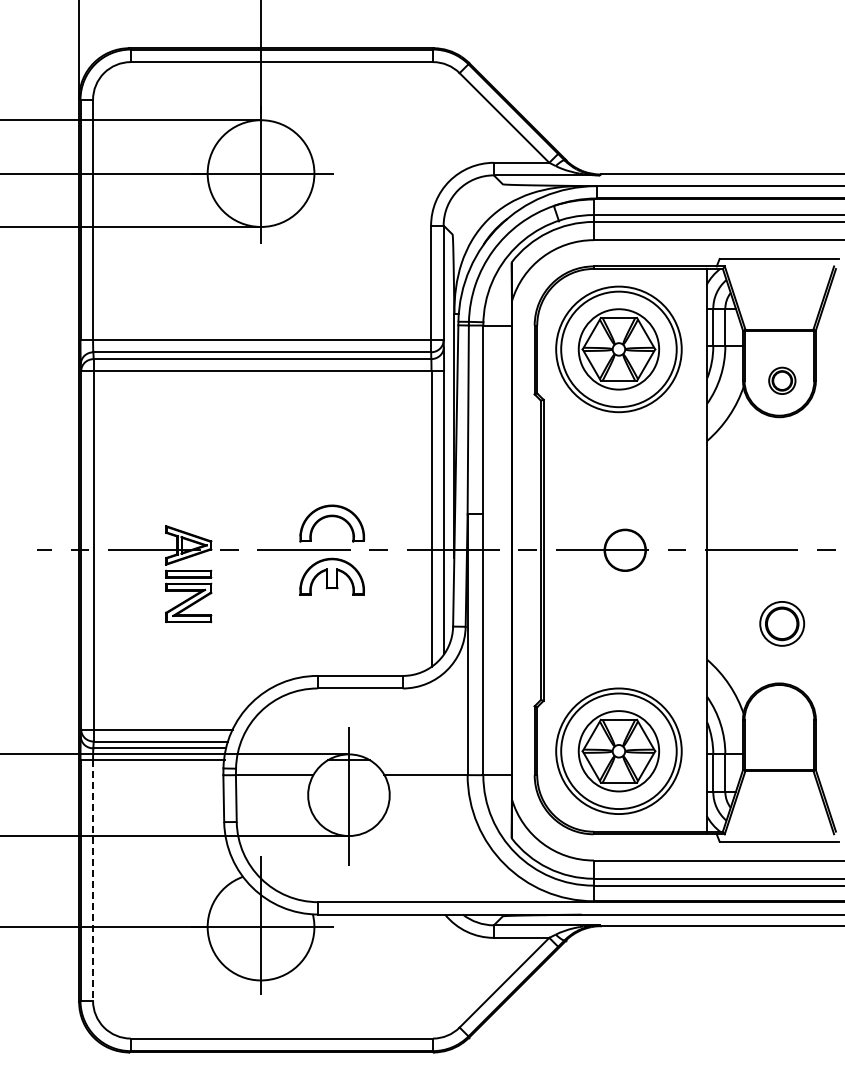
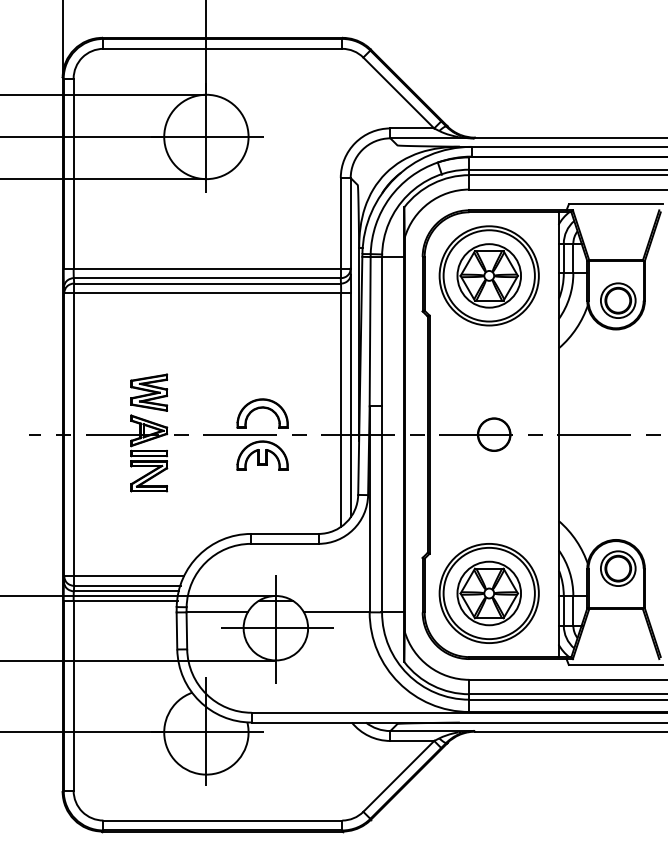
part: (782, 380) -> (618, 300), size x1.67
part: (188, 497) -> (149, 392), added
part: (782, 623) -> (618, 568), moved
line: (350, 795) -> (277, 628), added
line: (93, 881) -> (73, 696), dashed -> solid

